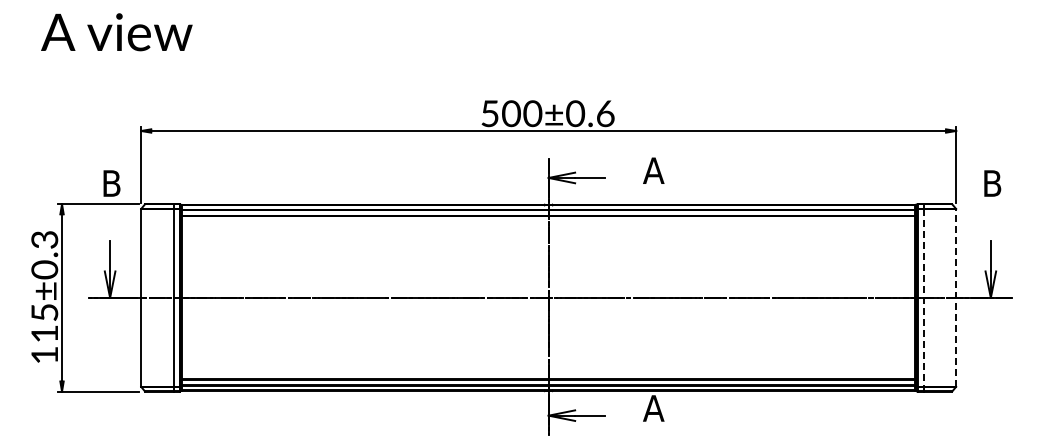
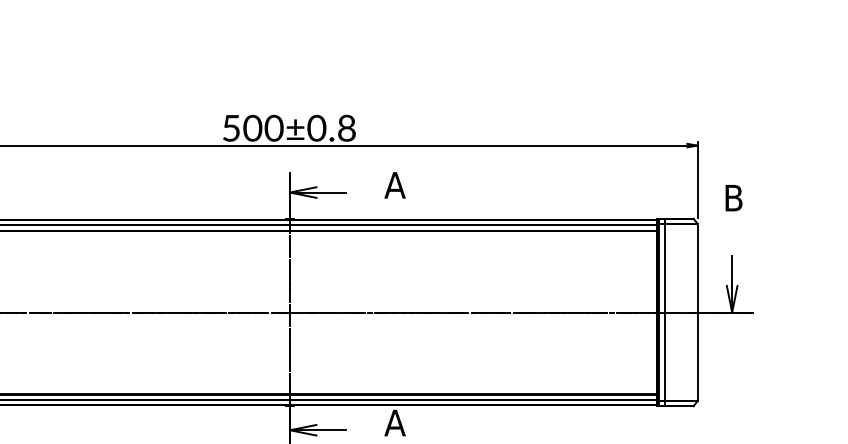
text: (605, 113) -> (346, 128), 500±0.6 -> 500±0.8
line: (923, 297) -> (664, 312), dashed -> solid
line: (956, 297) -> (697, 312), dashed -> solid

